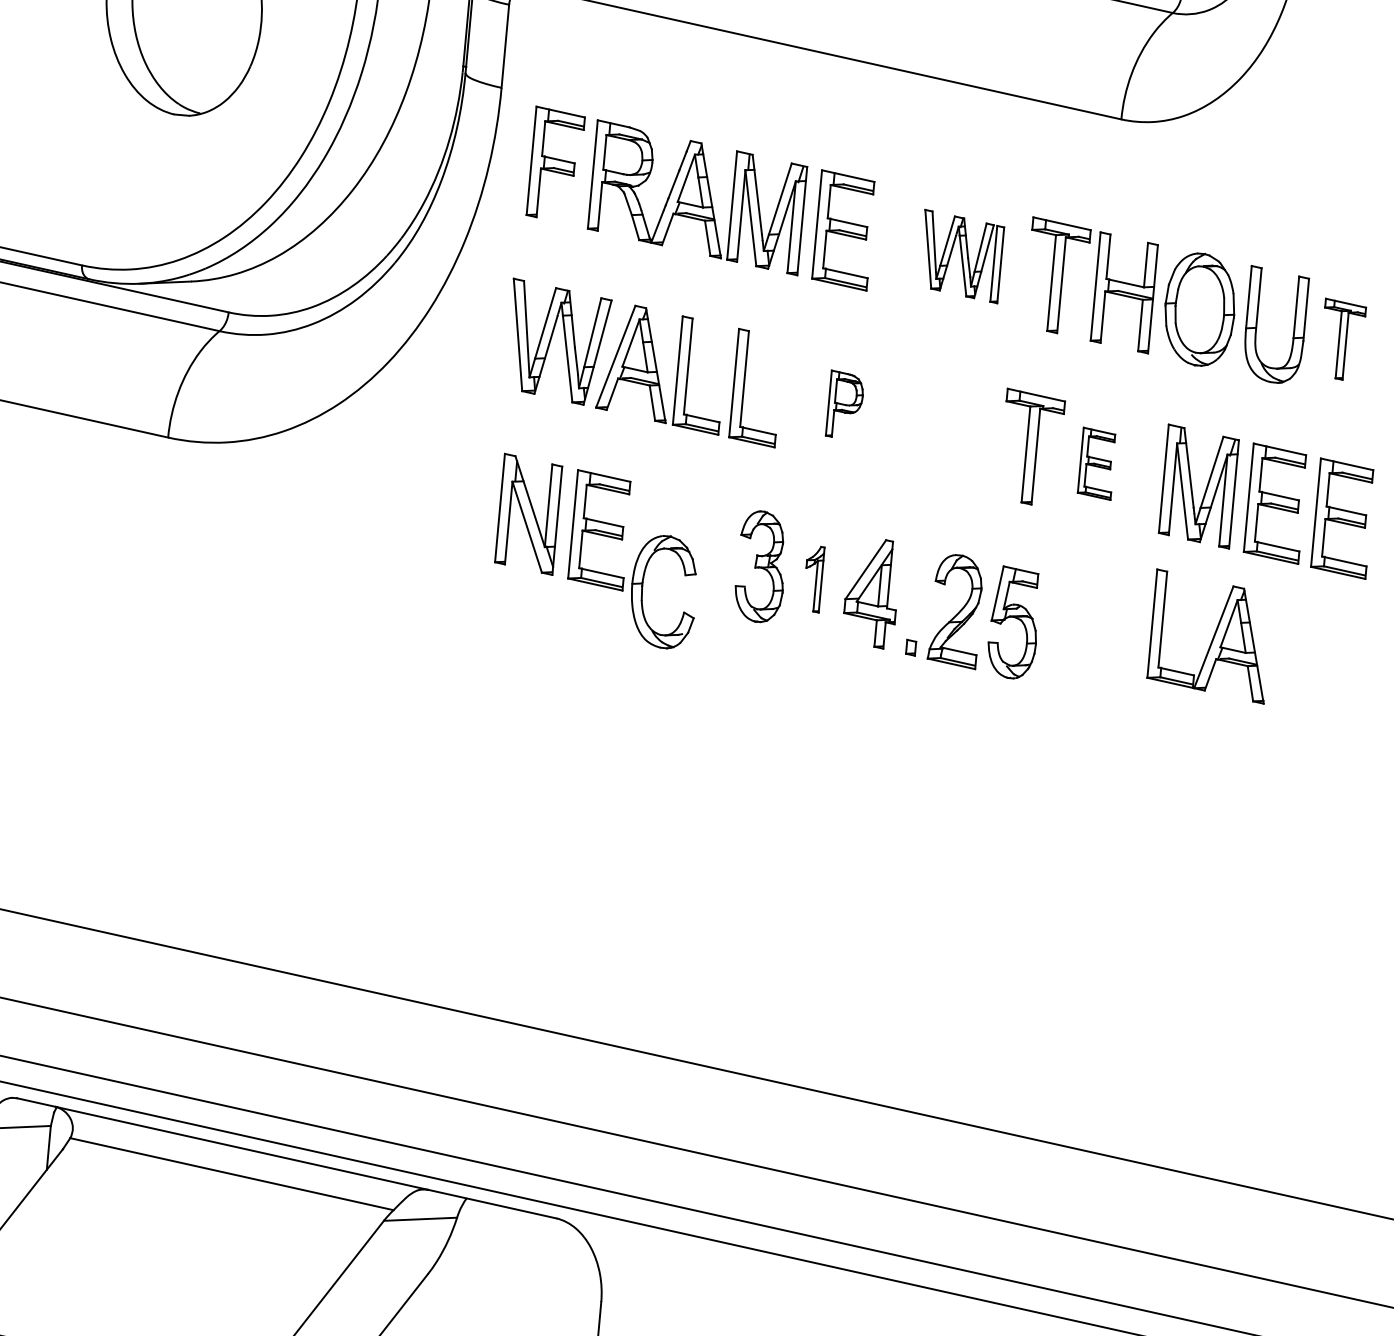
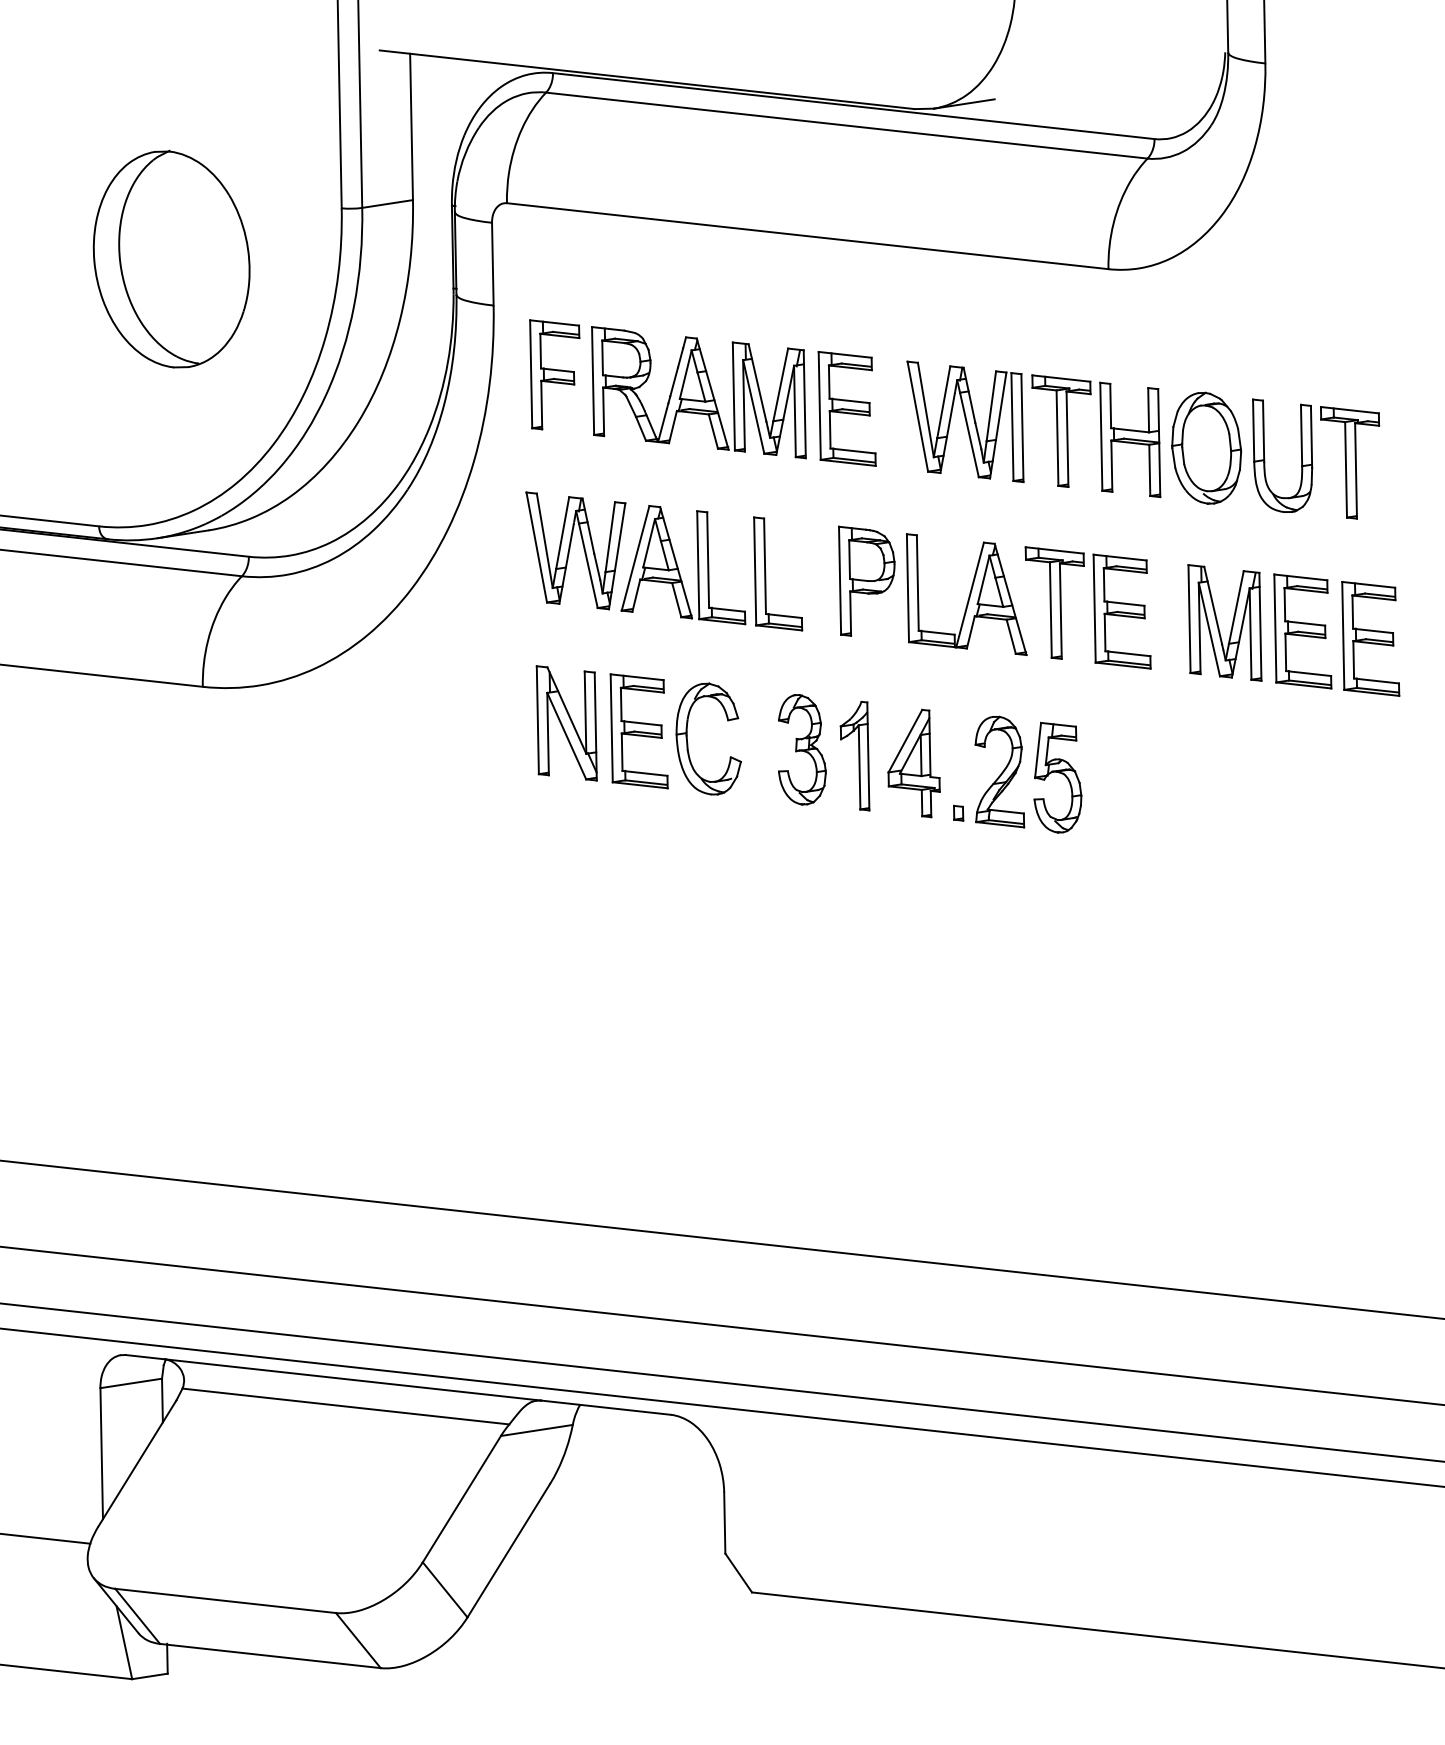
part: (961, 256) -> (965, 421), size x1.43
part: (1342, 339) -> (1350, 462), size x1.43
part: (844, 404) -> (866, 580), size x1.67
part: (1096, 463) -> (1121, 611), size x1.67
part: (813, 578) -> (854, 755), size x1.67
part: (643, 594) -> (688, 743), moved
part: (1210, 636) -> (966, 594), moved

